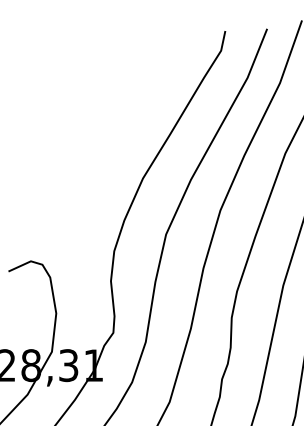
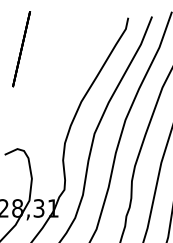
line: (37, 86) -> (21, 49), added

